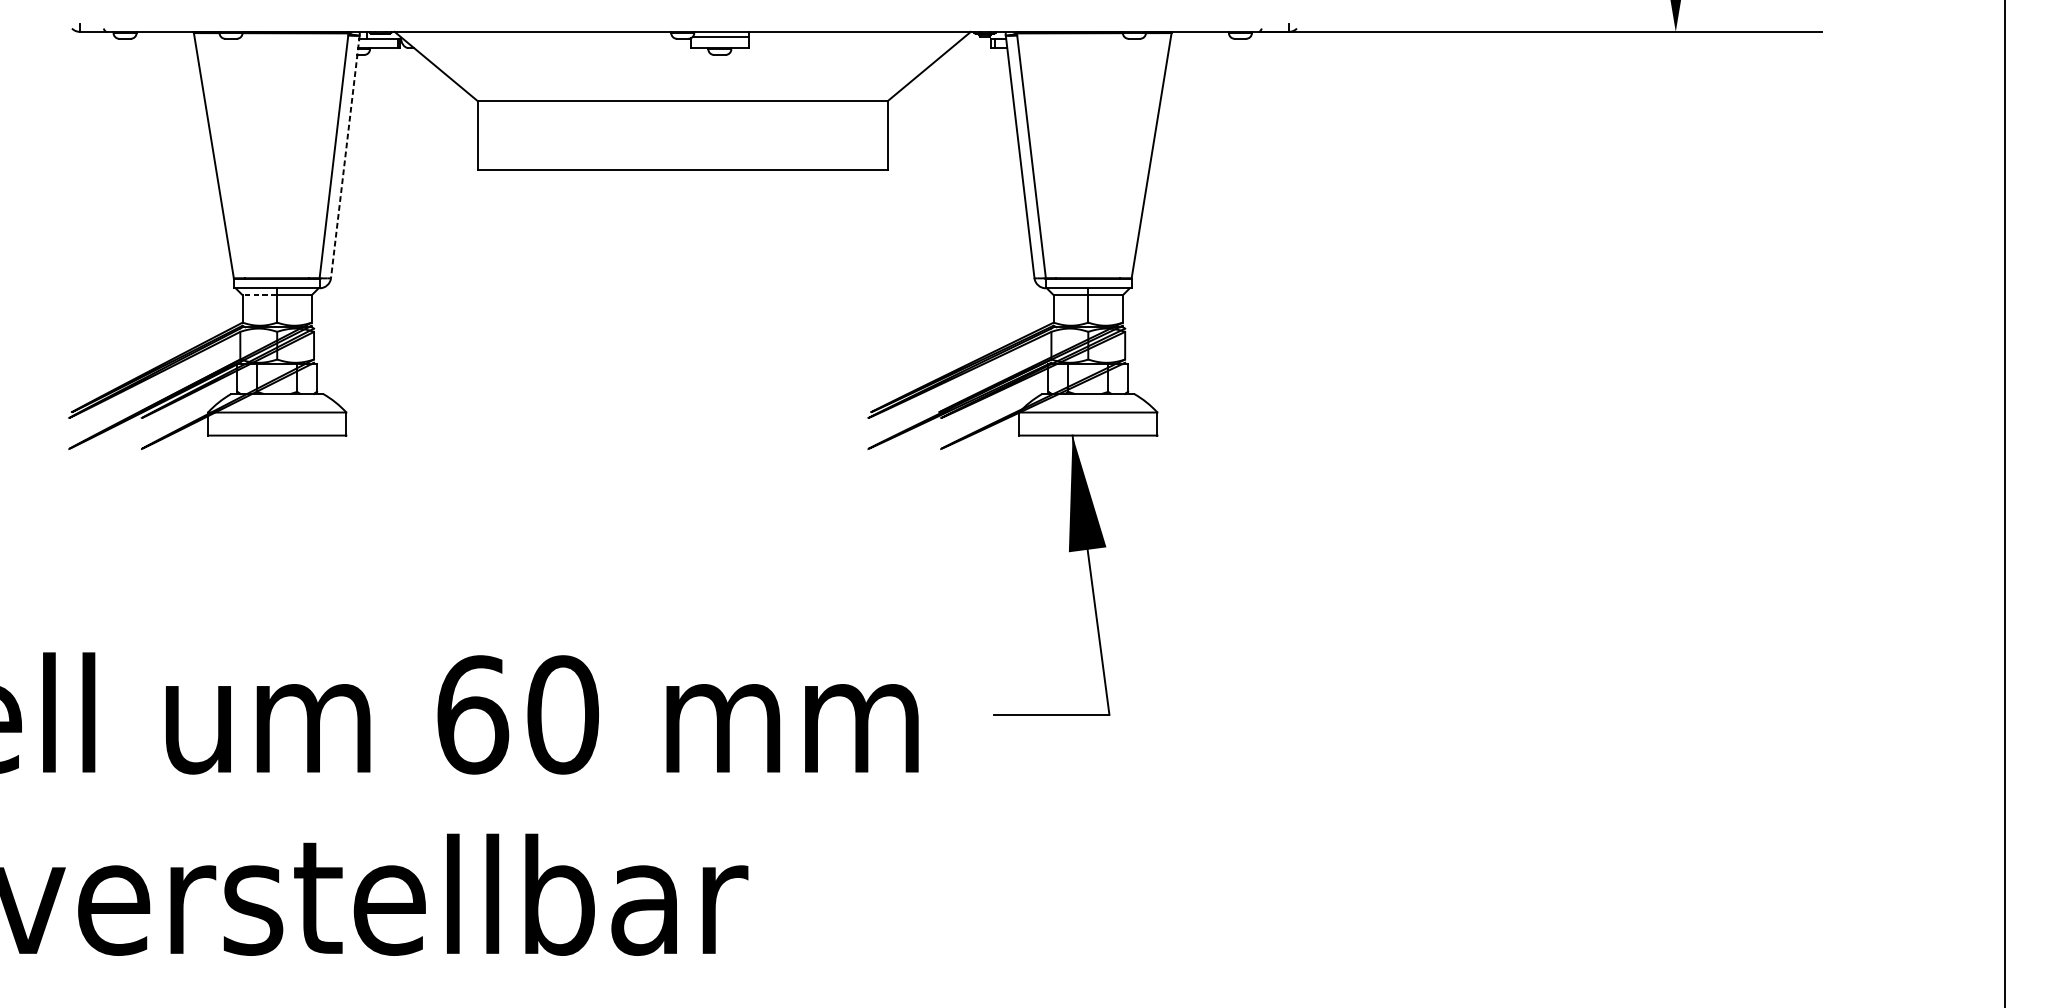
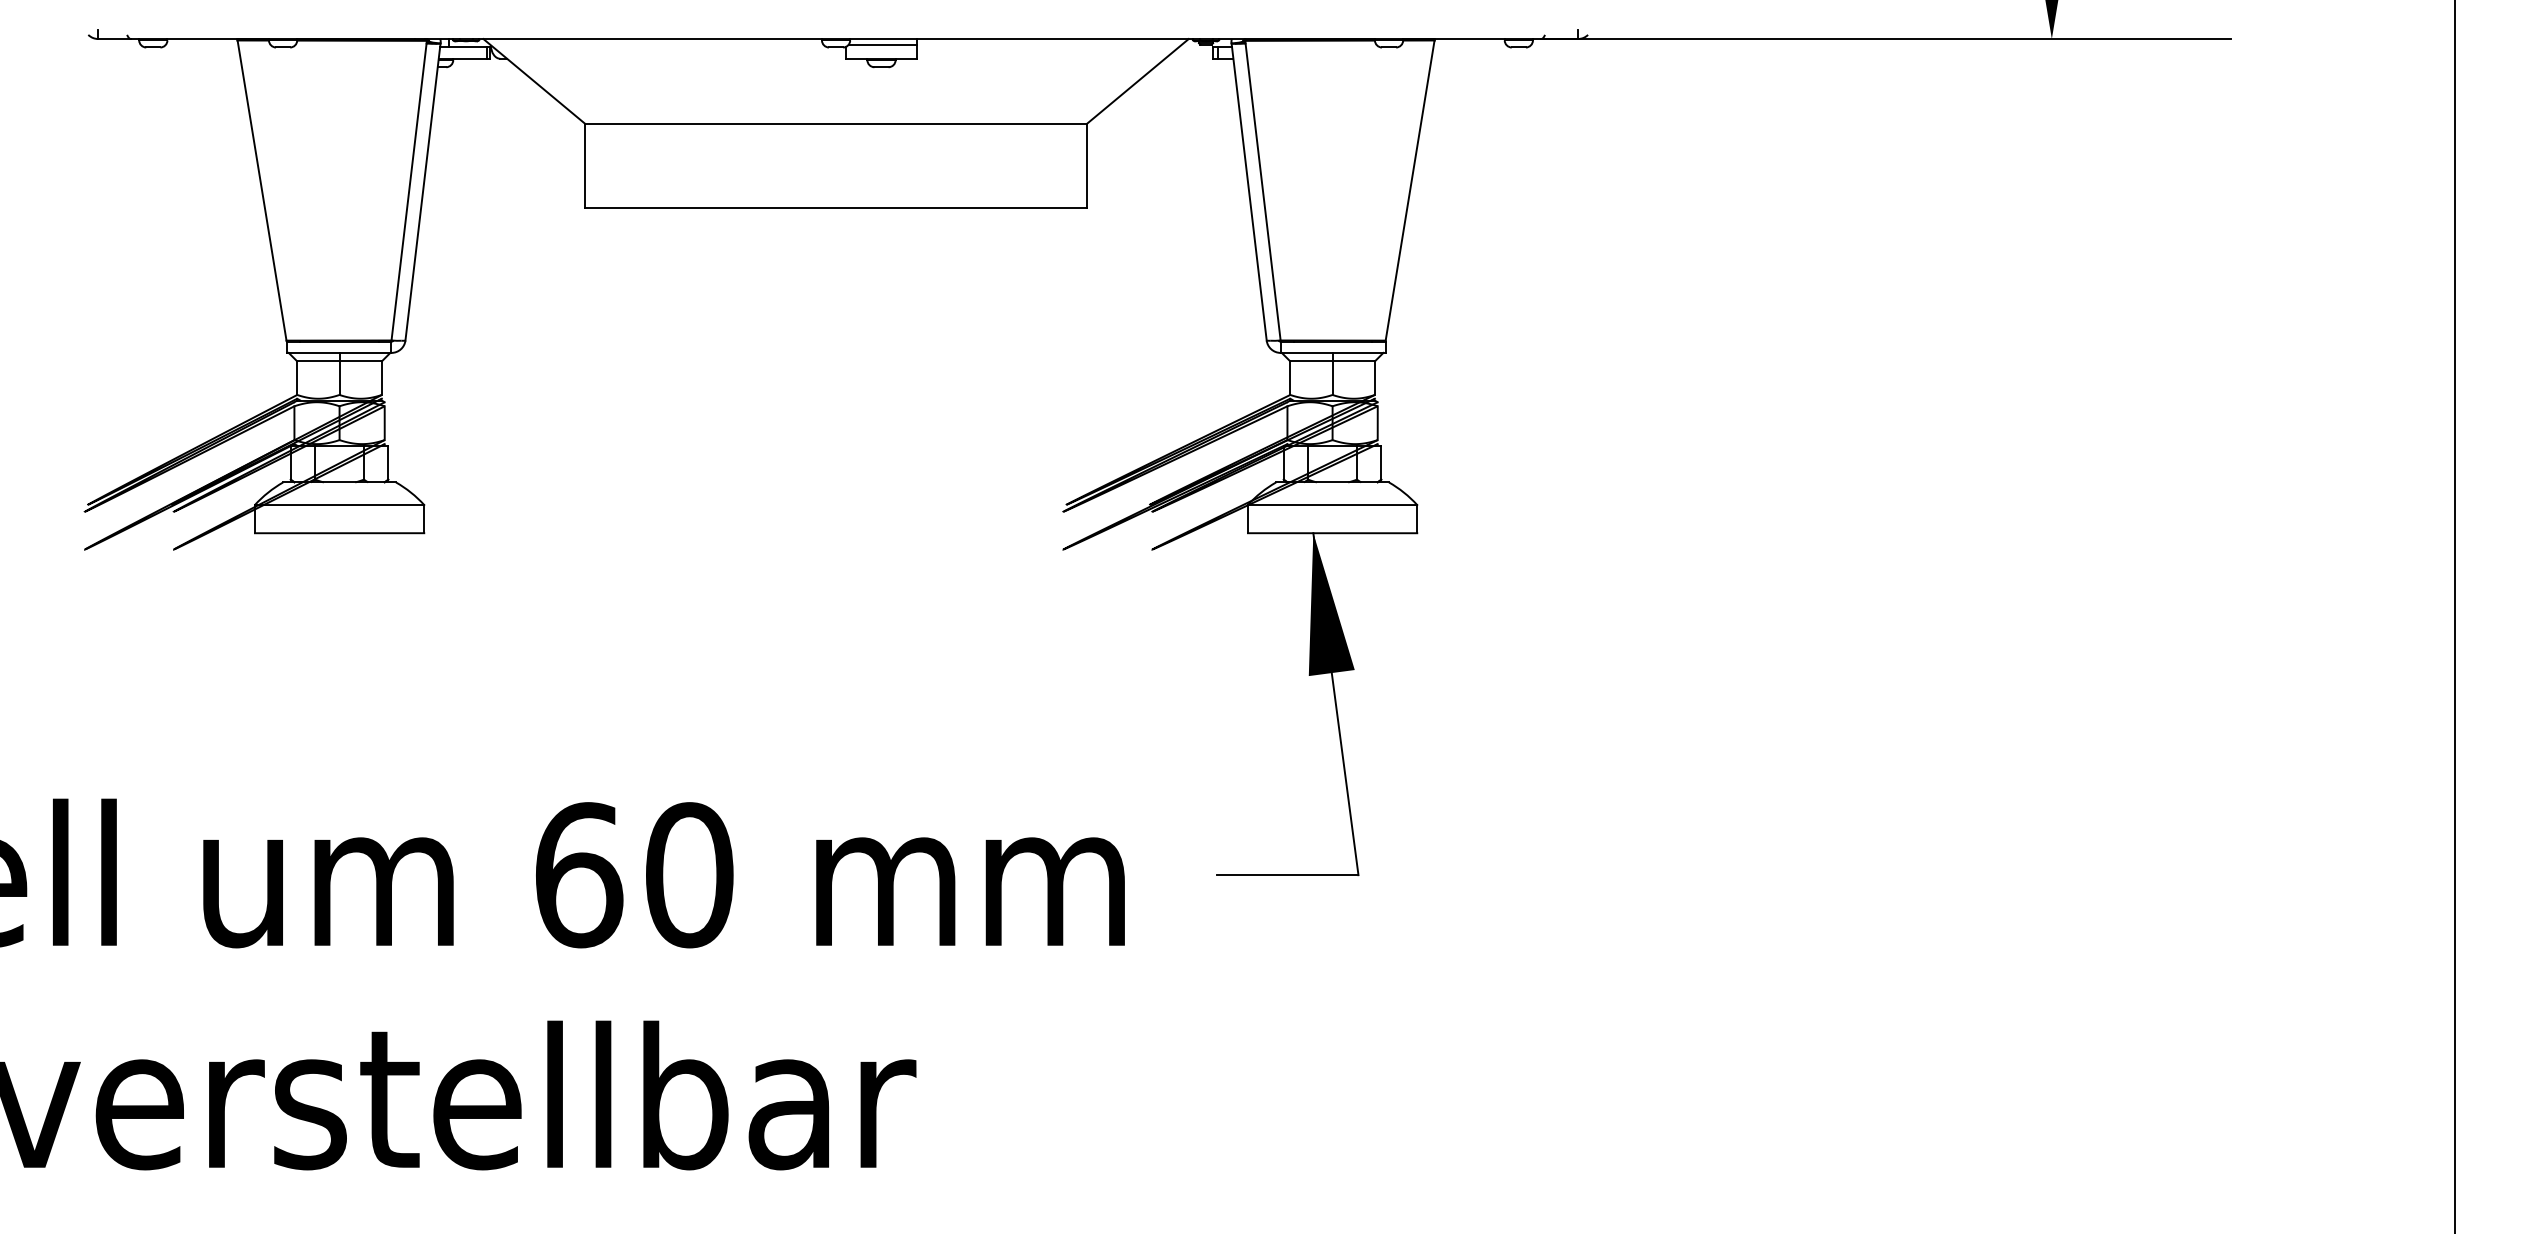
line: (345, 156) -> (423, 191), dashed -> solid
line: (259, 295) -> (317, 361), dashed -> solid

